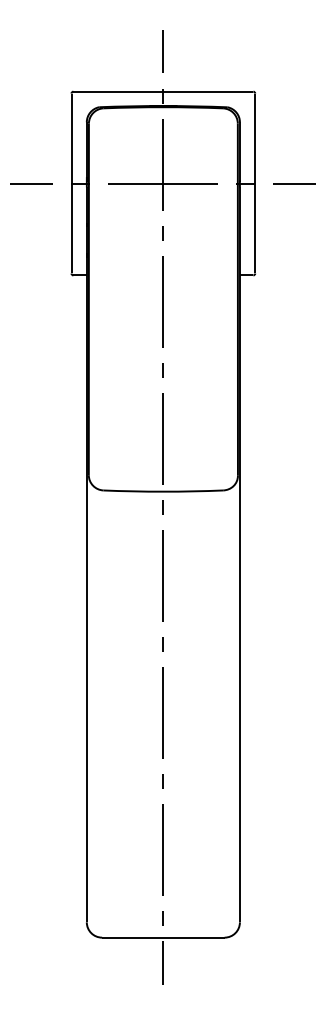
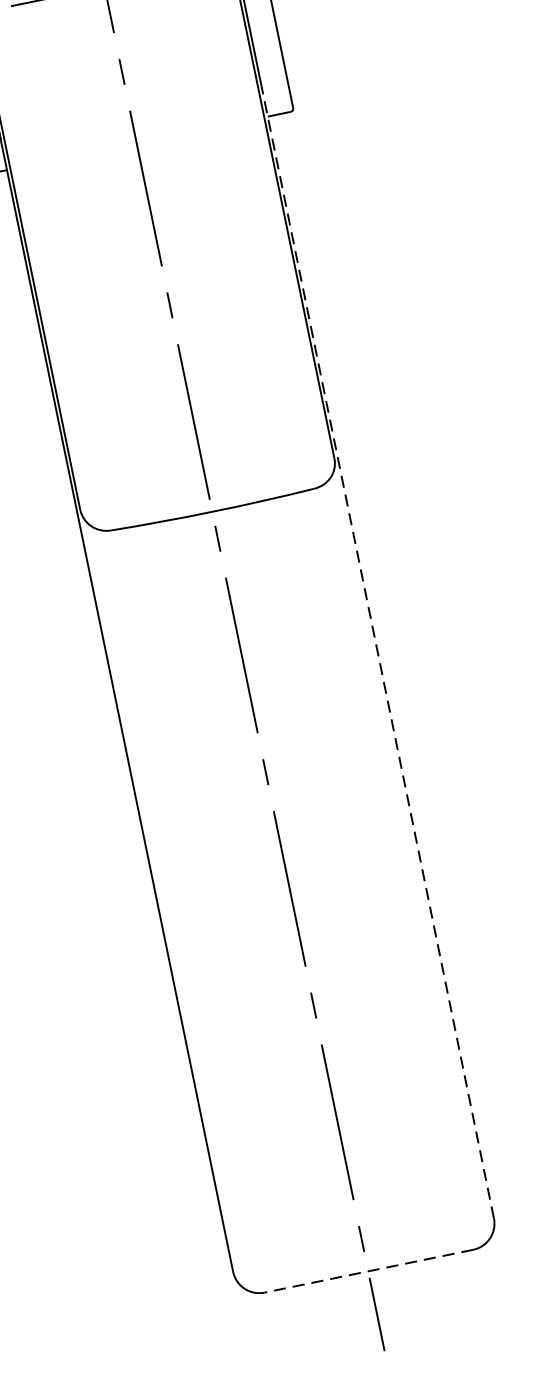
line: (239, 589) -> (376, 651), solid -> dashed
line: (162, 937) -> (367, 1271), solid -> dashed

